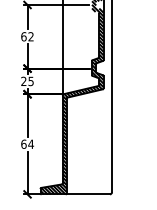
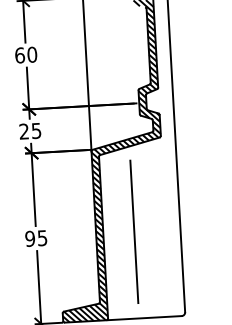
text: (30, 36) -> (31, 54), 62 -> 60
text: (27, 143) -> (36, 237), 64 -> 95
line: (84, 143) -> (133, 231), added

